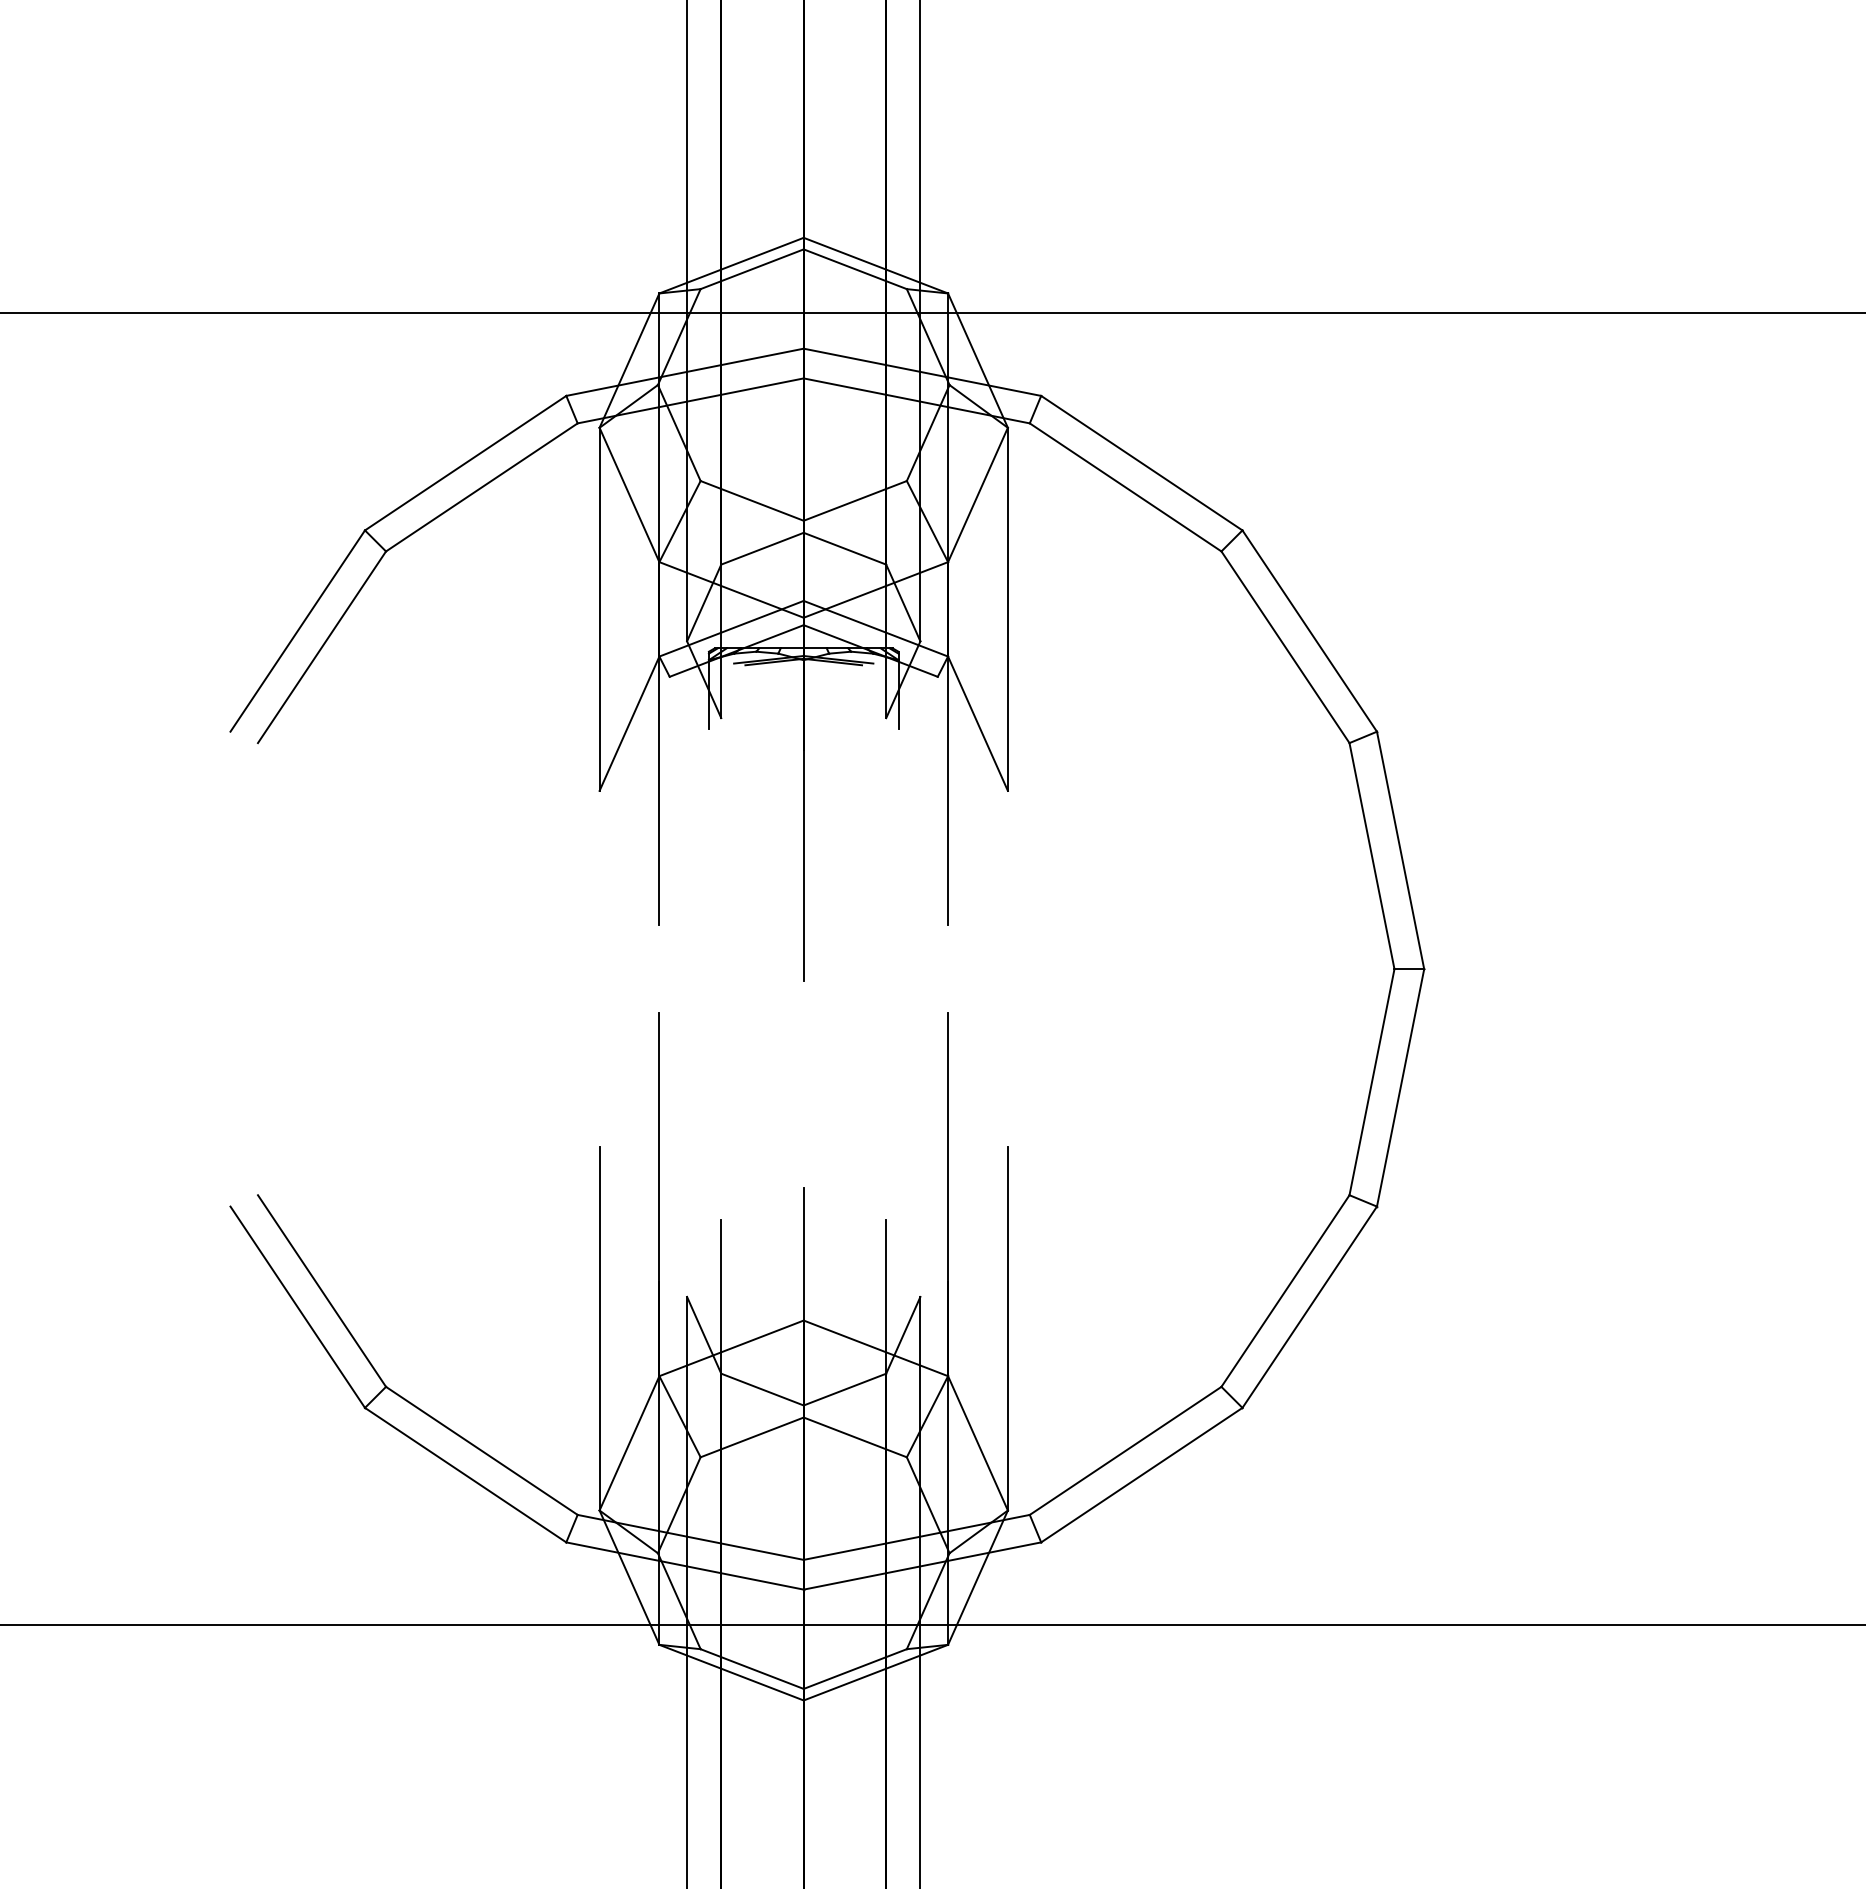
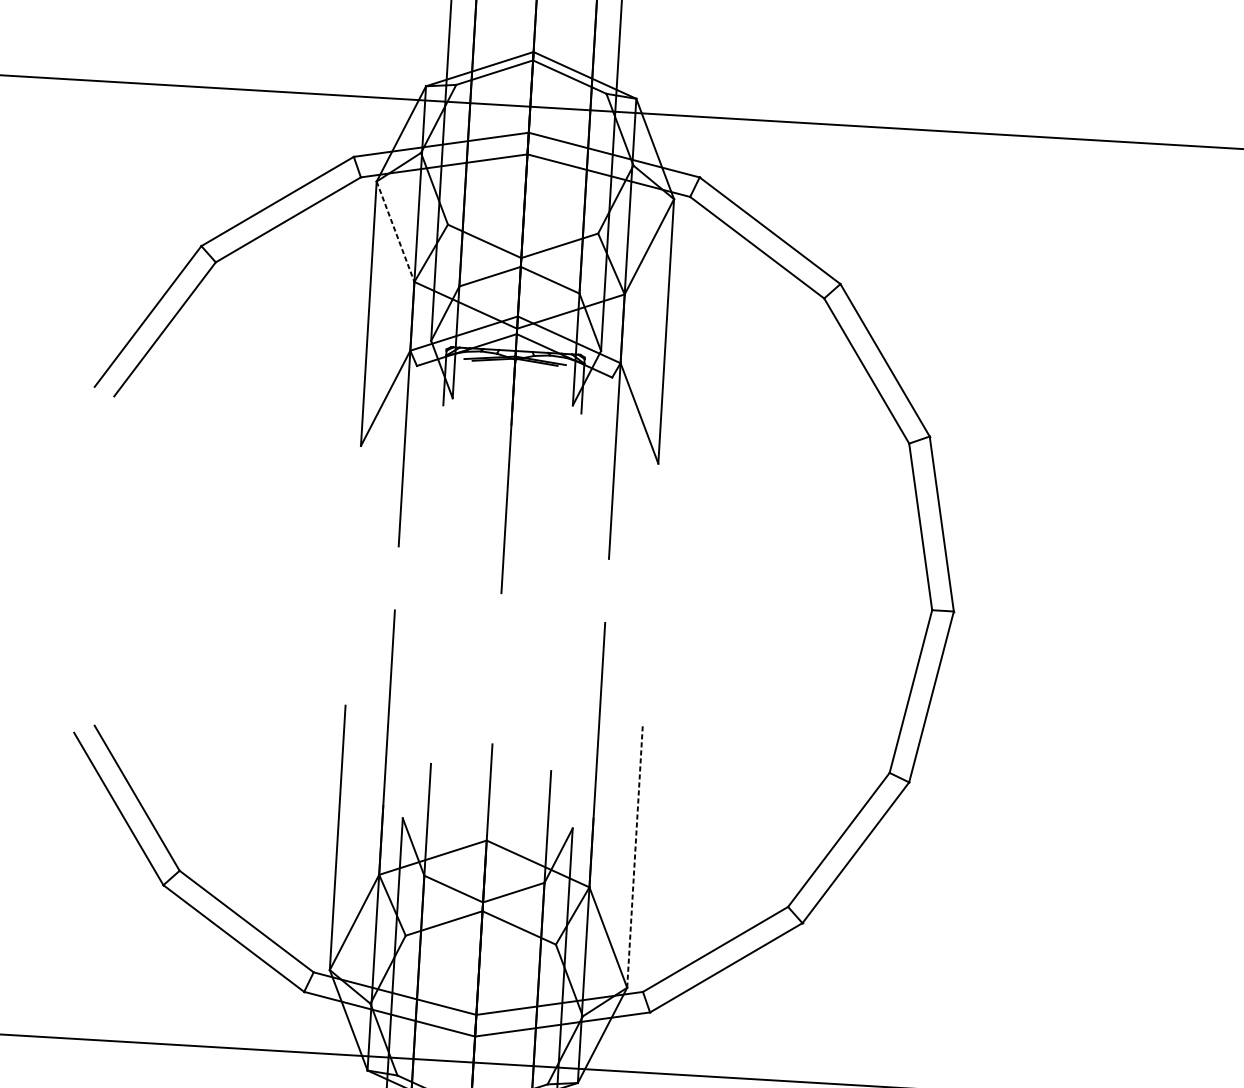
line: (629, 494) -> (395, 231), solid -> dashed
line: (1007, 1328) -> (634, 855), solid -> dashed

